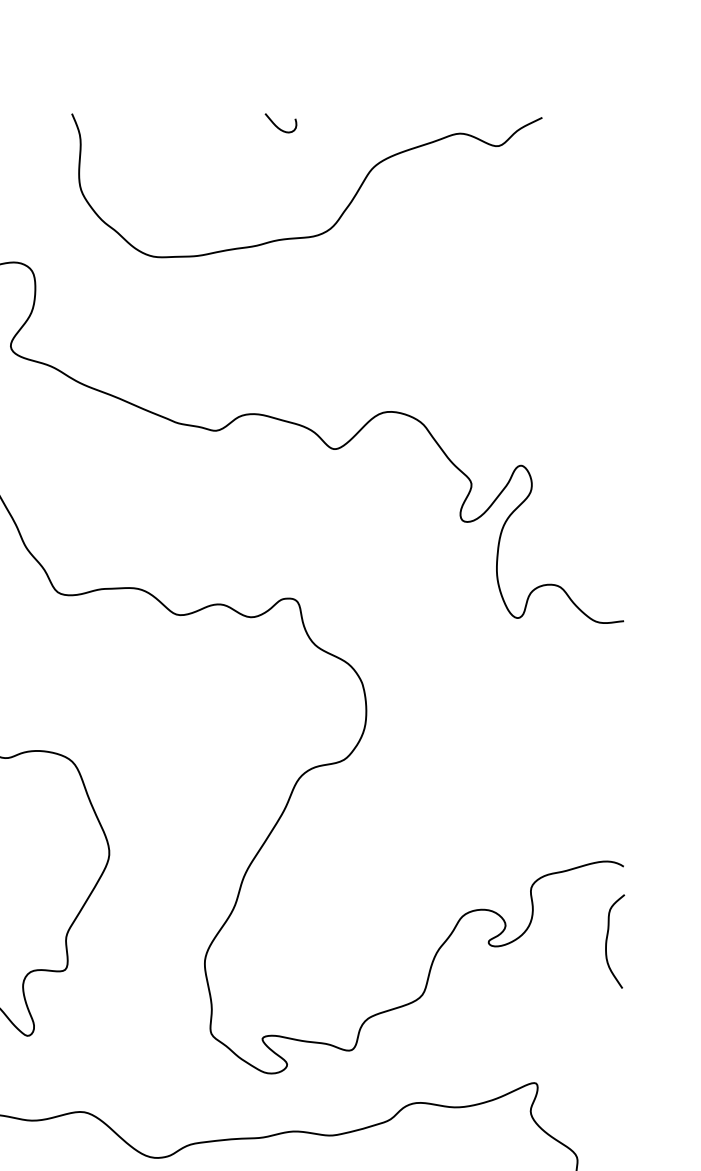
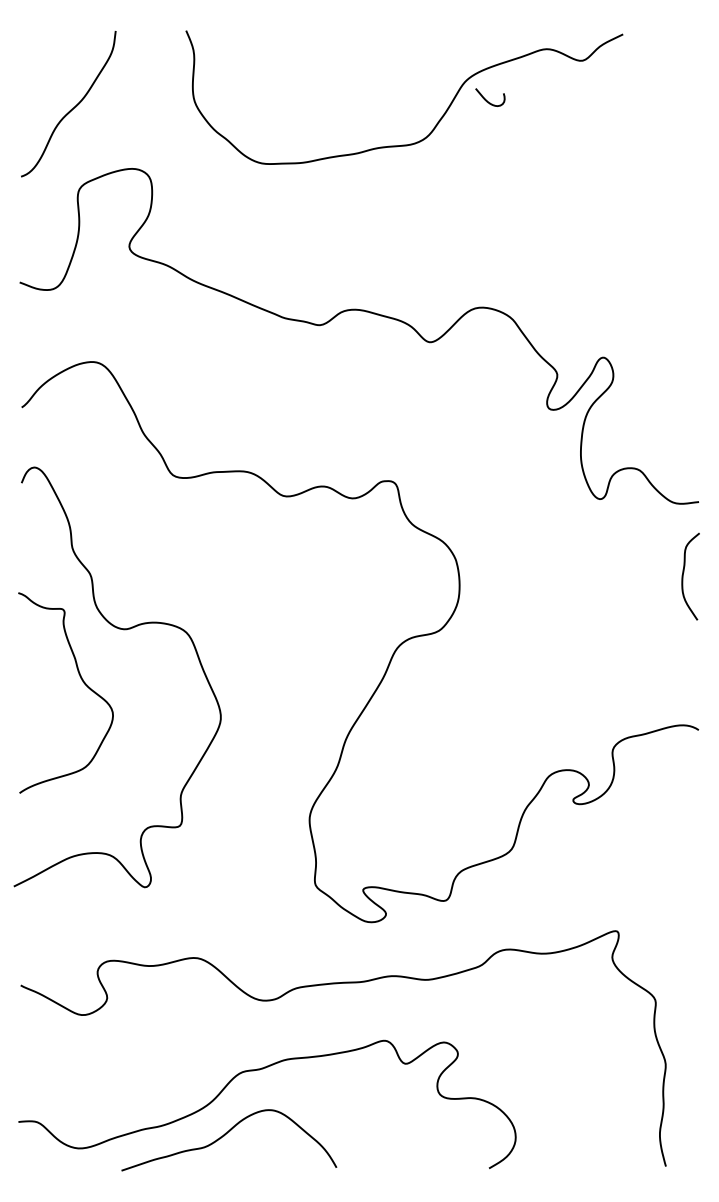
curve: (277, 126) -> (487, 100), moved
curve: (607, 941) -> (683, 576), moved

